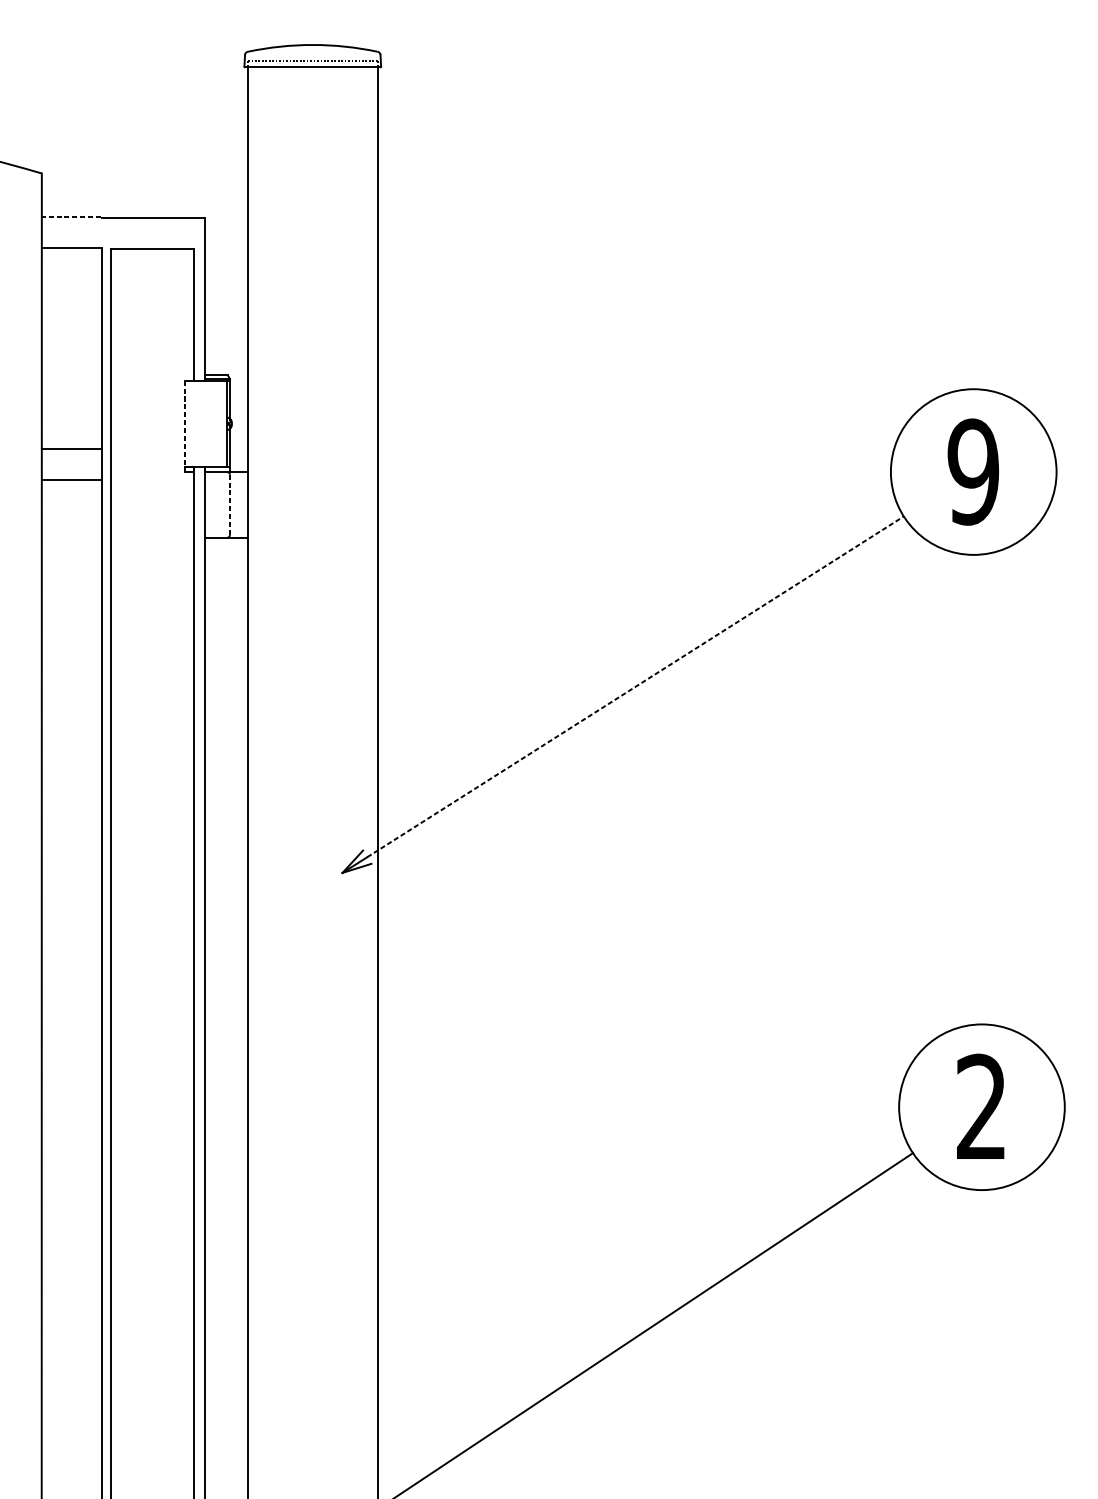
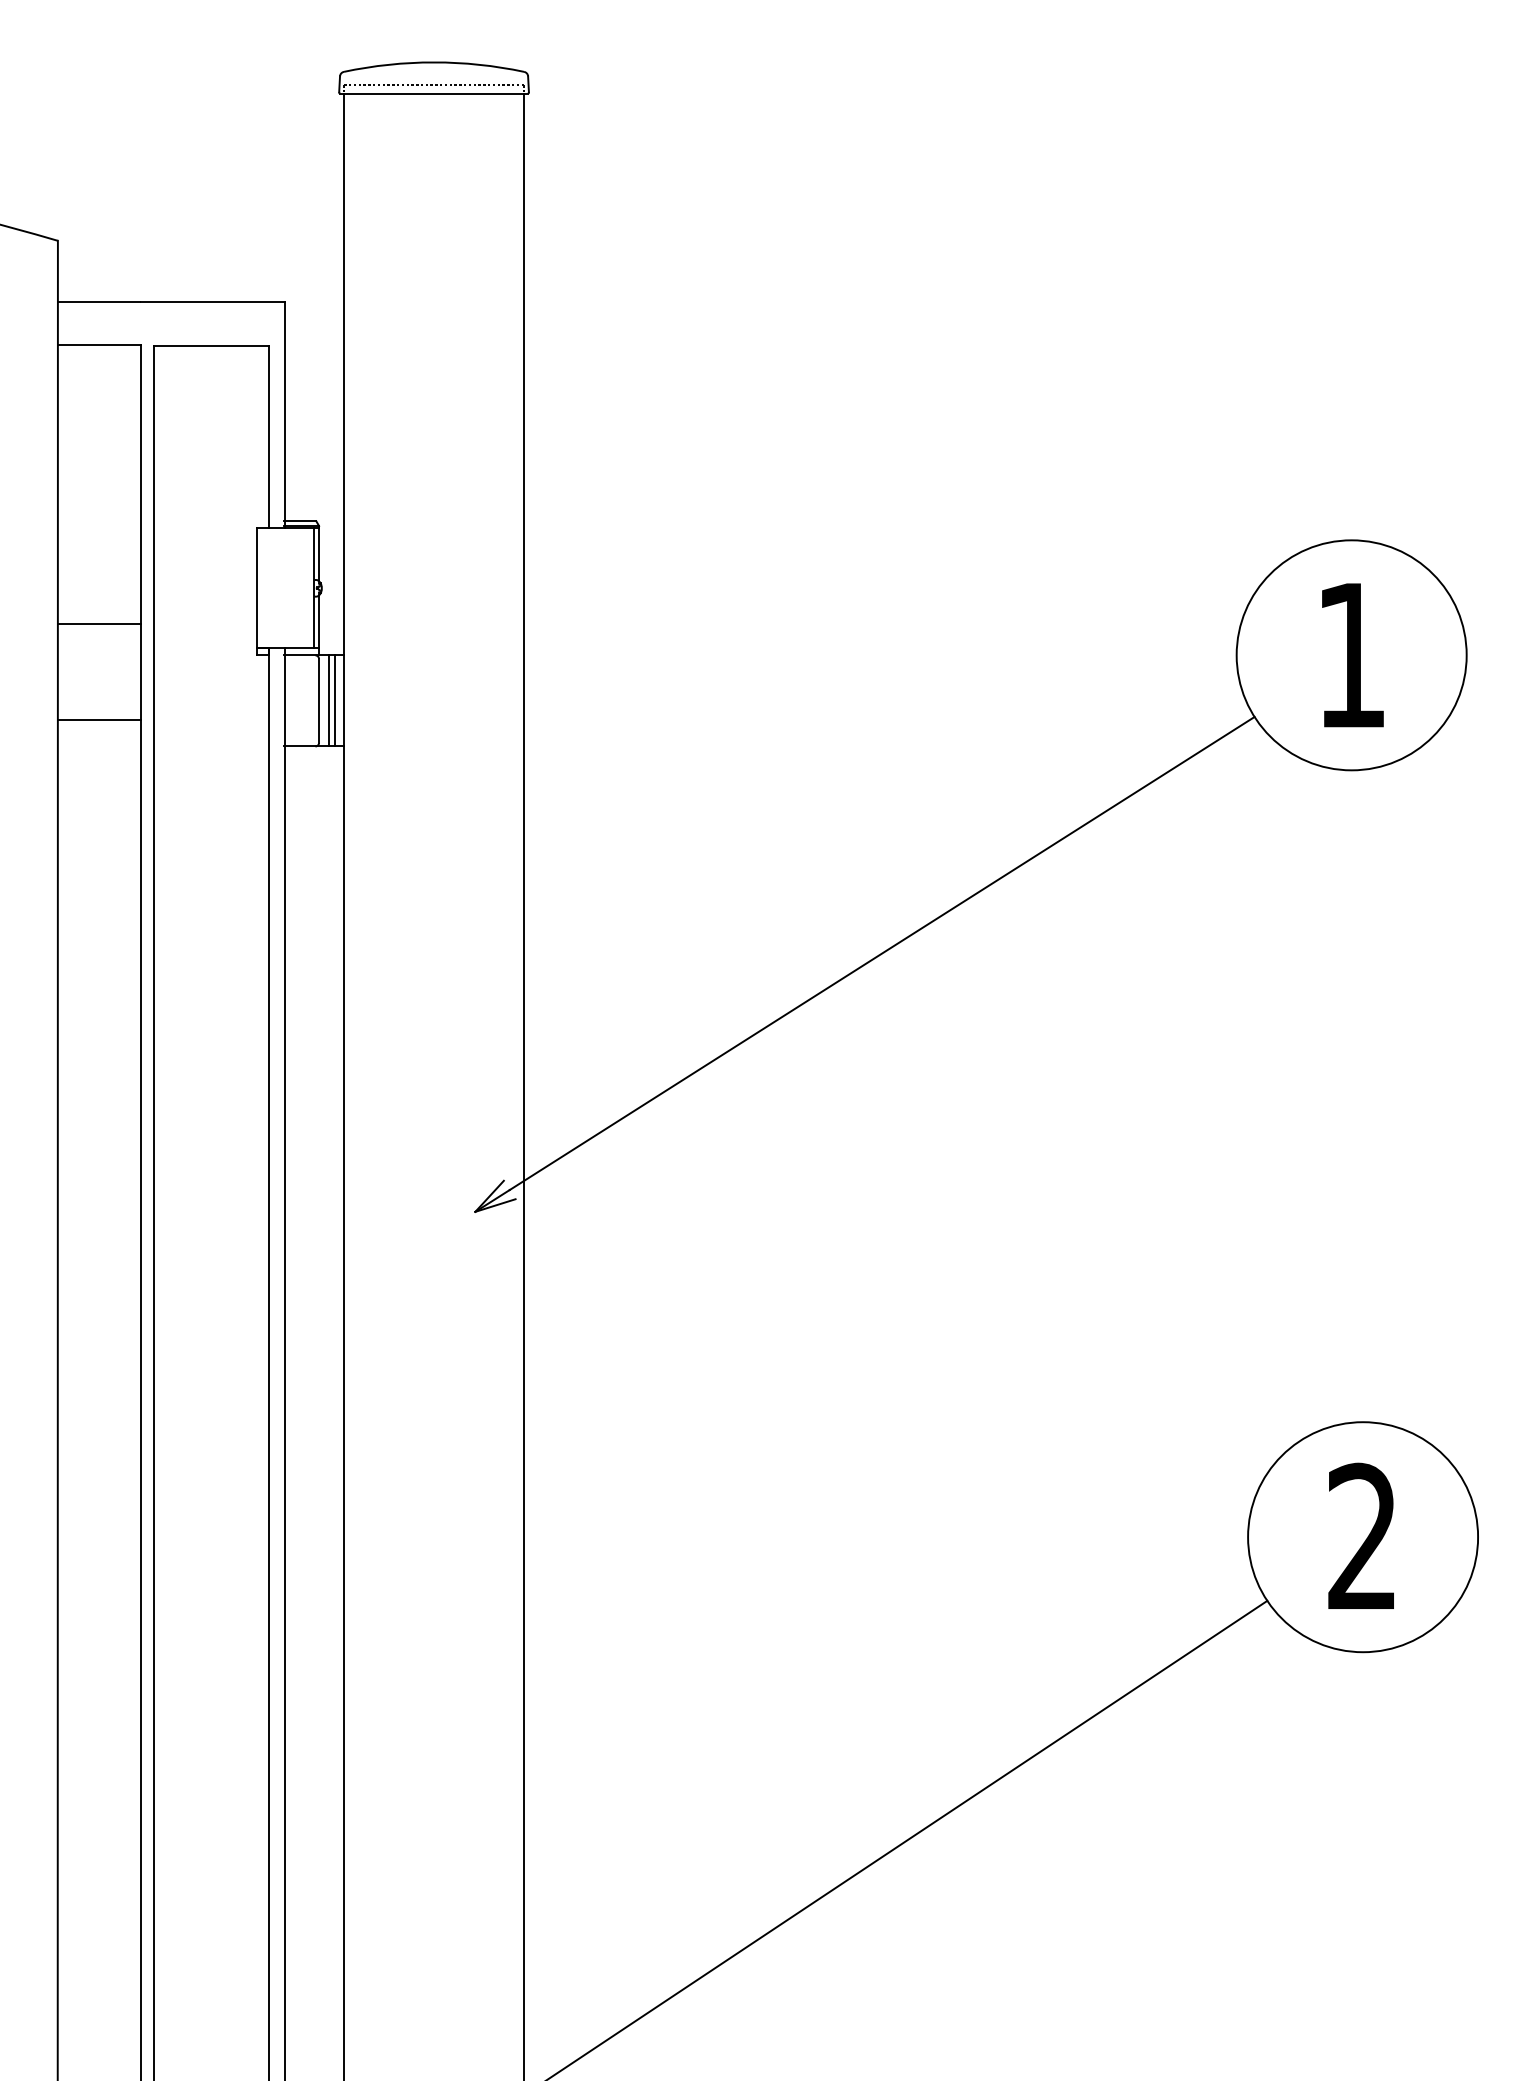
line: (71, 217) -> (98, 301), dashed -> solid
line: (184, 423) -> (256, 588), dashed -> solid
text: (972, 471) -> (1350, 654), 9 -> 1
line: (71, 479) -> (98, 719), moved
line: (230, 504) -> (319, 700), dashed -> solid
line: (236, 504) -> (328, 700), added
line: (241, 504) -> (334, 700), added
line: (635, 686) -> (882, 953), dashed -> solid

